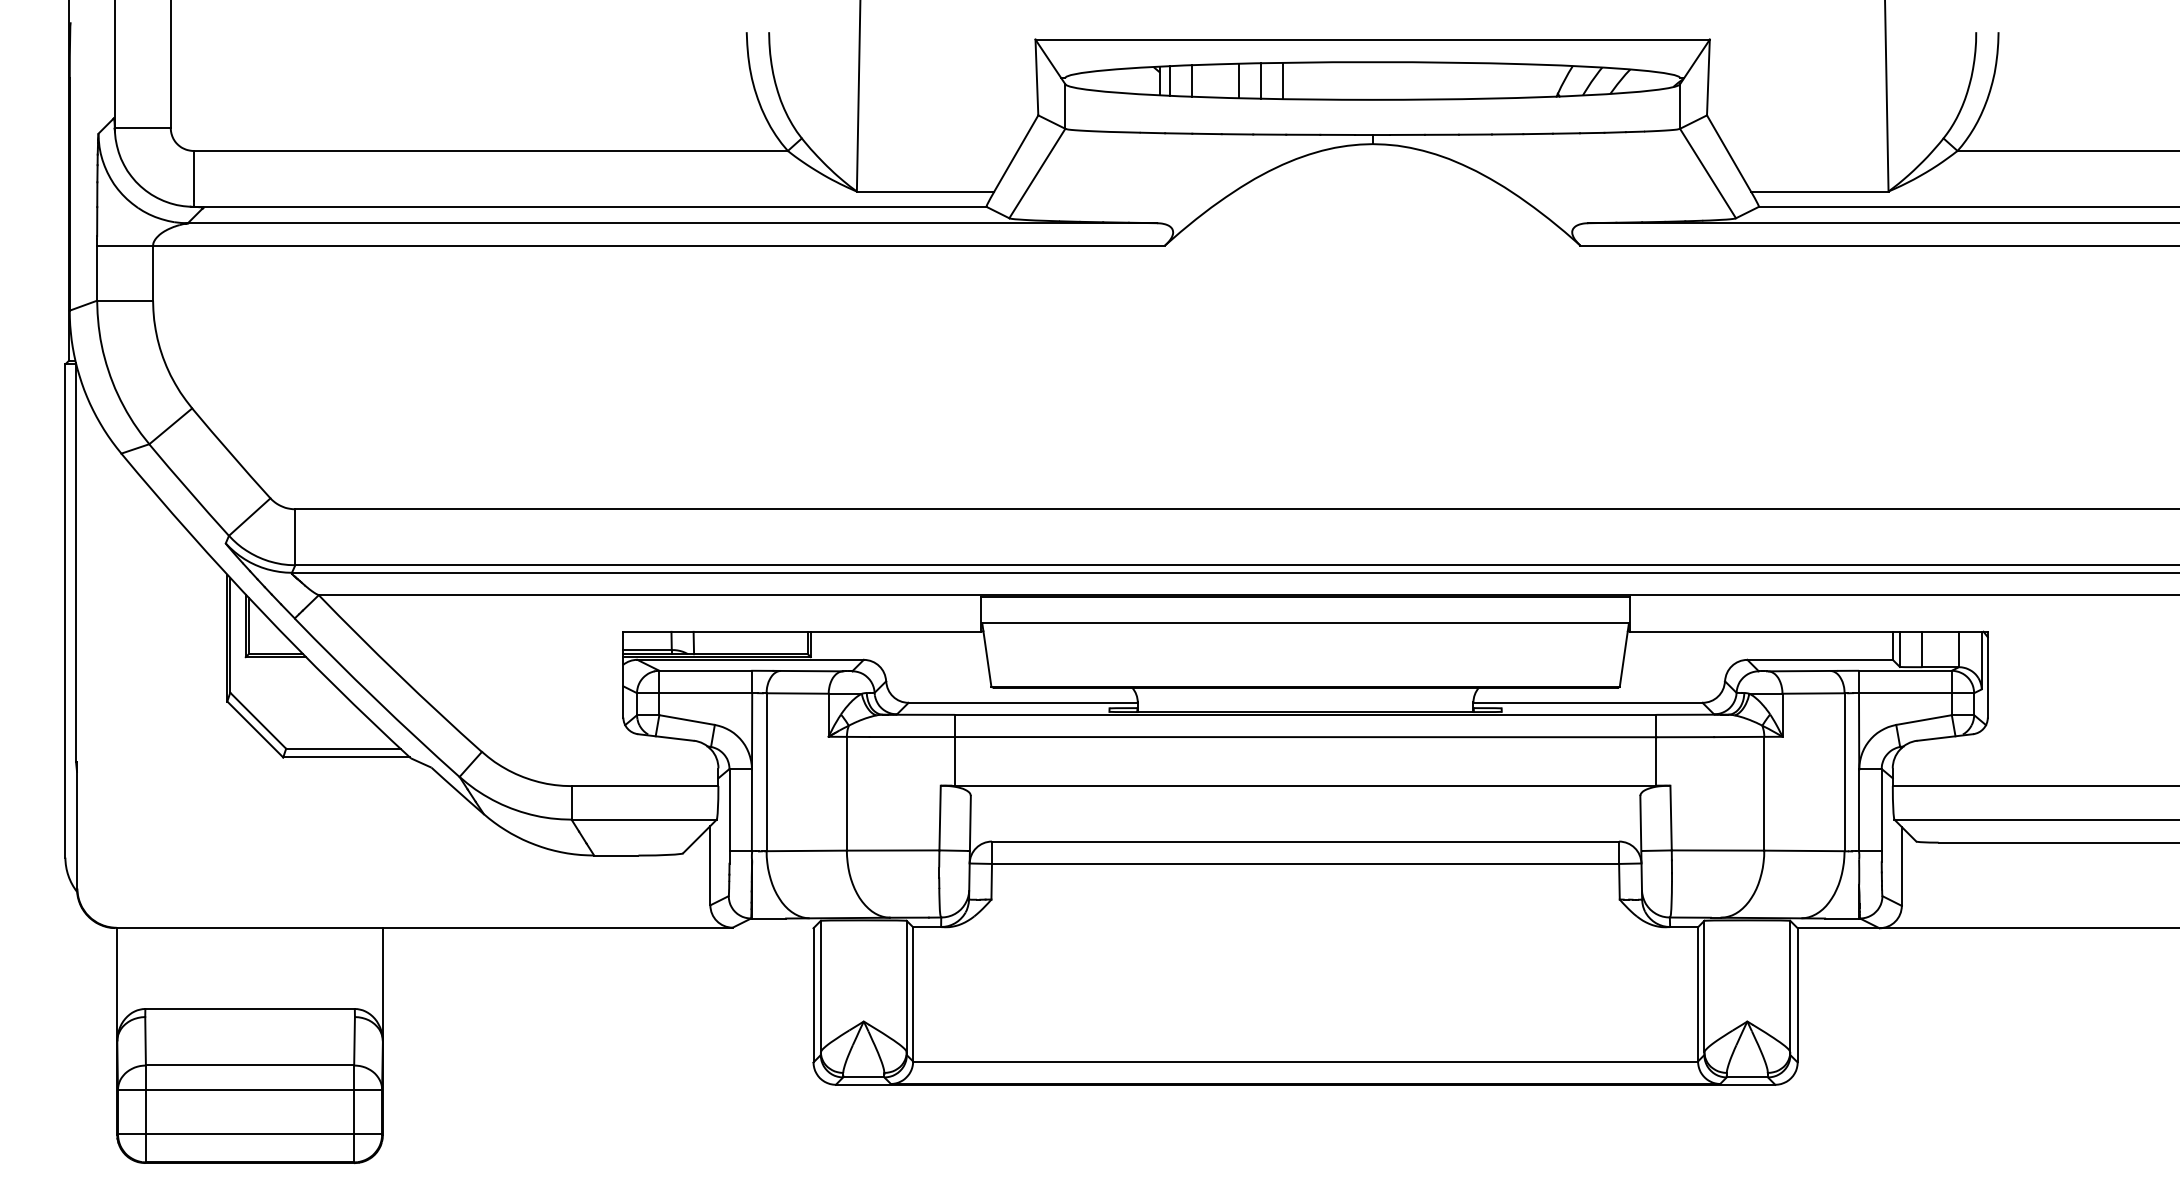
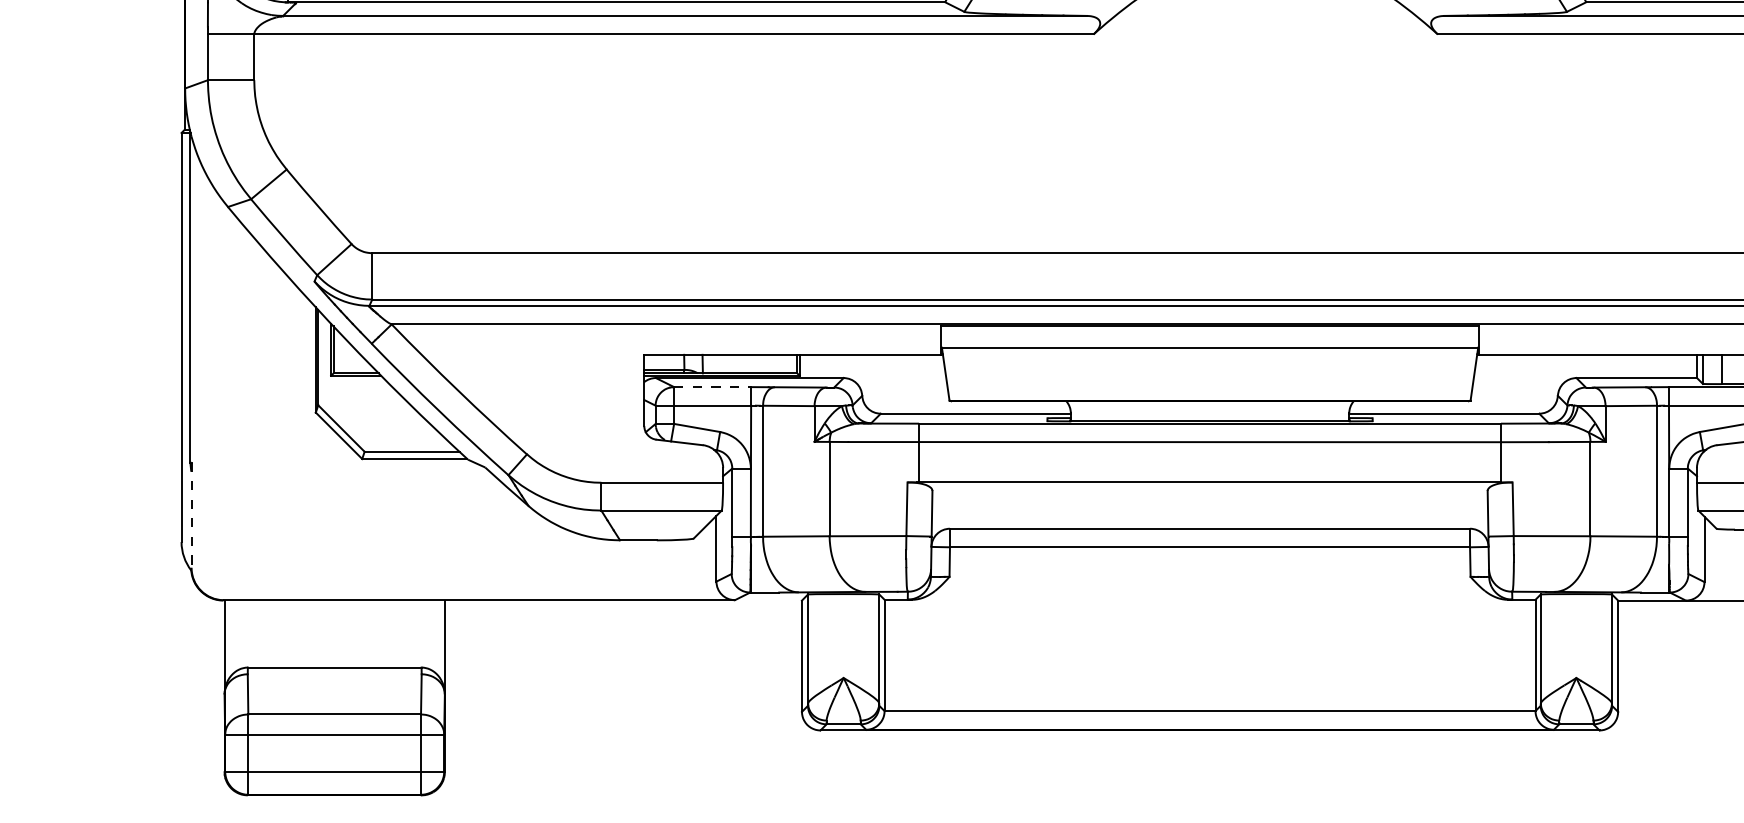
line: (706, 670) -> (713, 386), solid -> dashed
line: (77, 825) -> (191, 515), solid -> dashed

